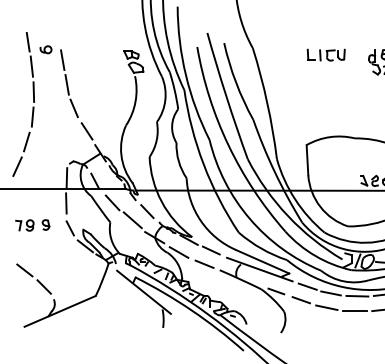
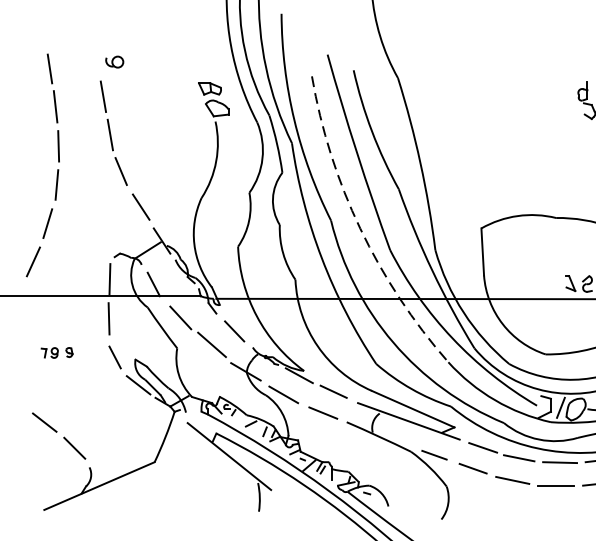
part: (45, 49) -> (113, 61), moved
part: (325, 54) -> (510, 87), removed
arc: (228, 145) -> (360, 229), solid -> dashed
part: (32, 225) -> (56, 352), size x0.6

